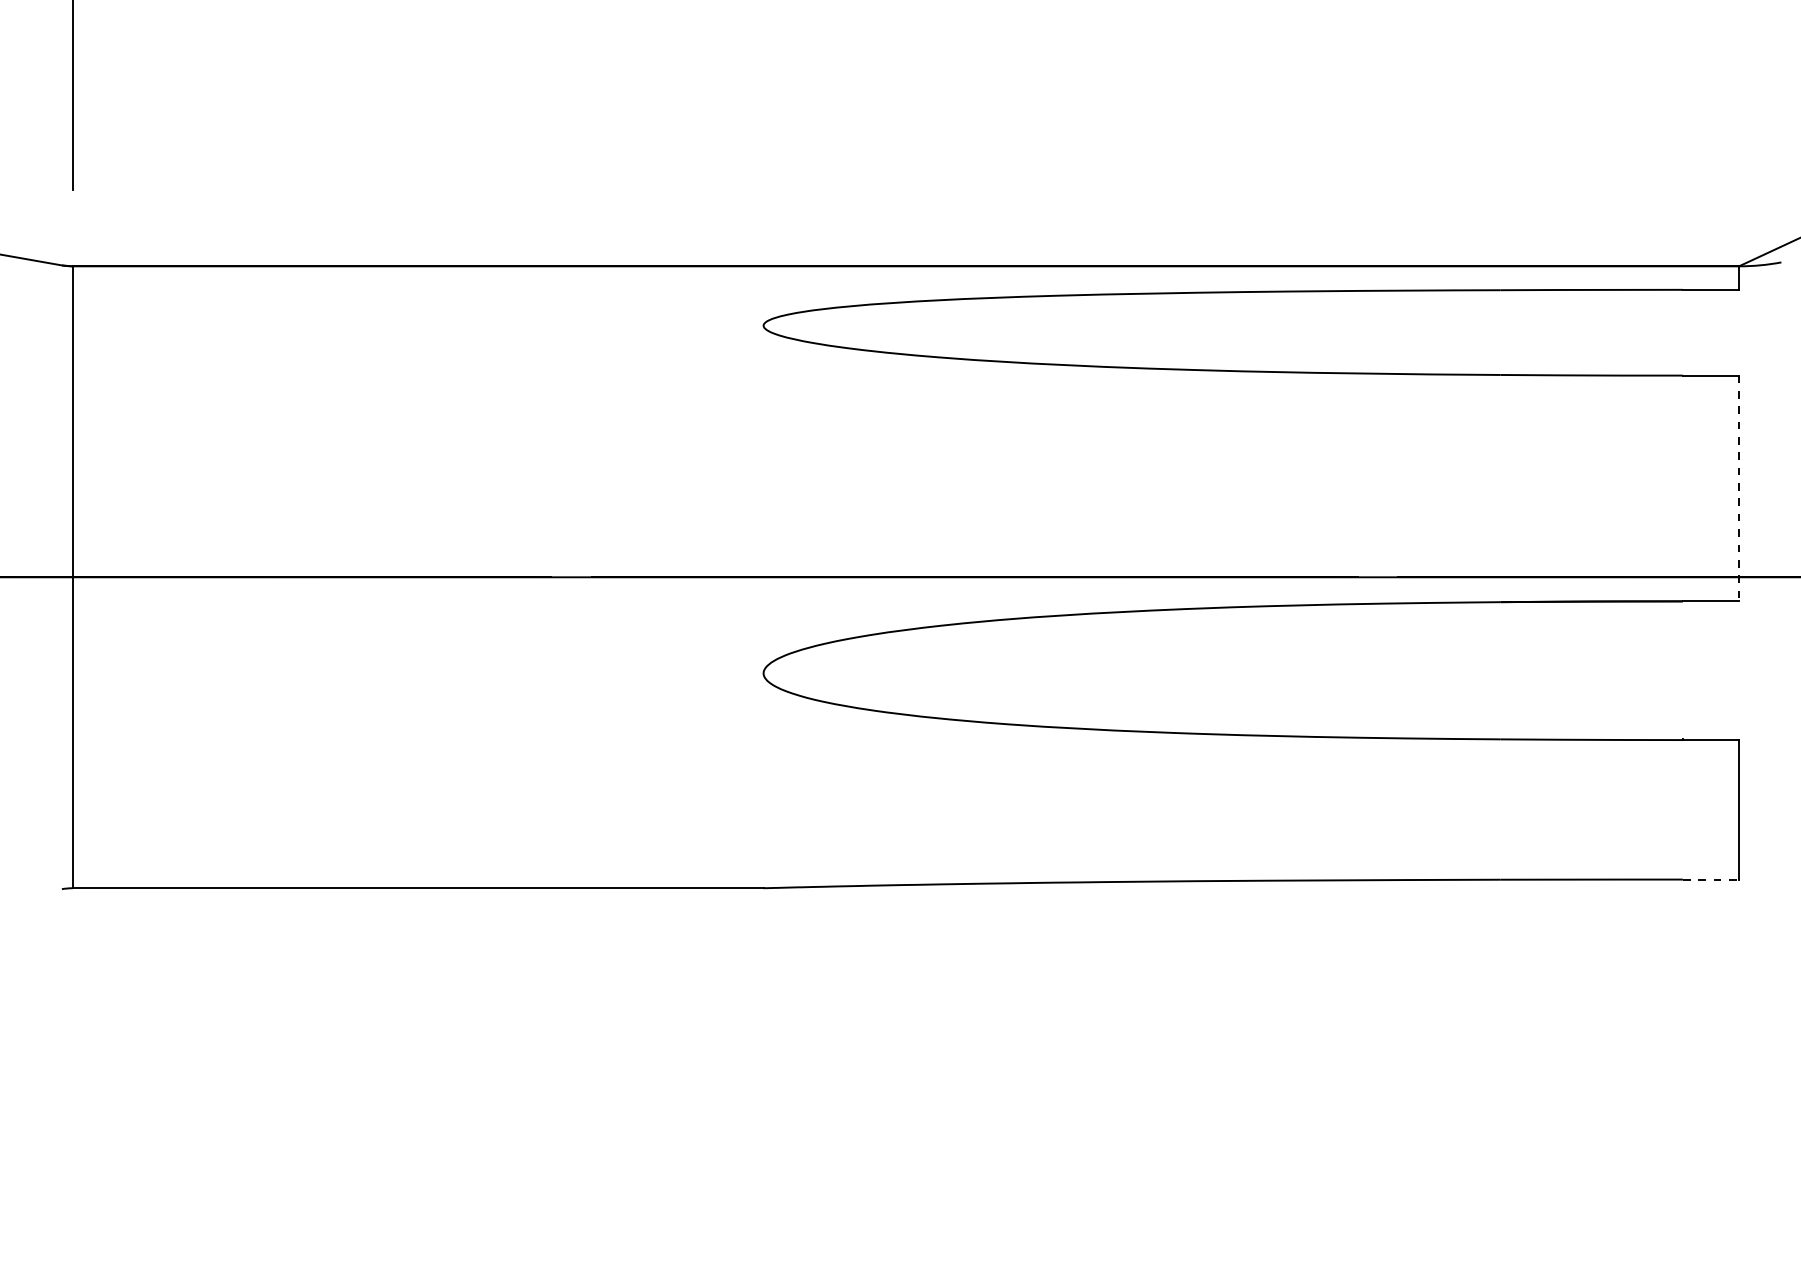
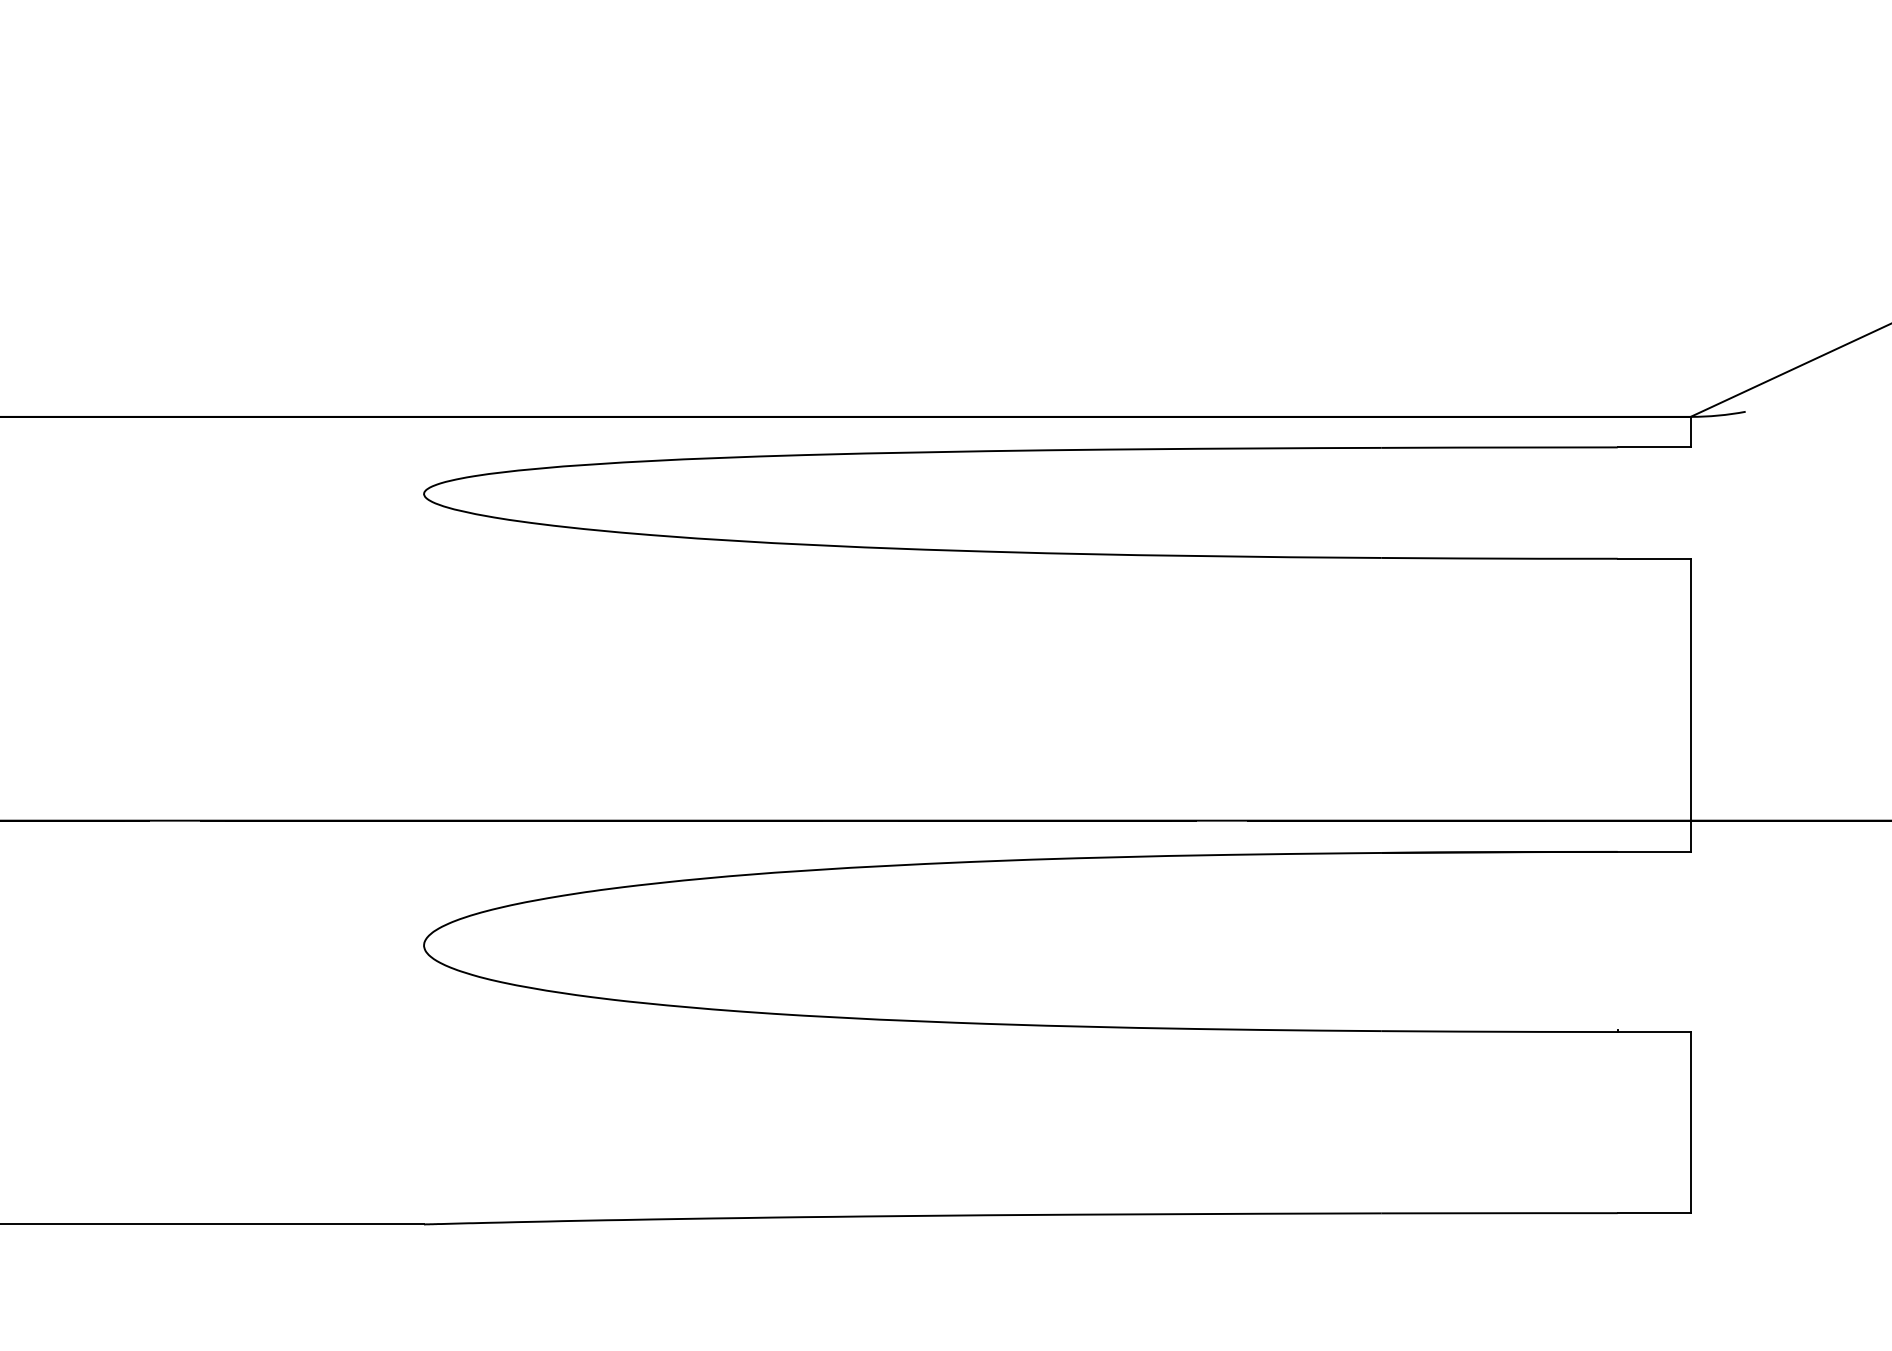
line: (1739, 488) -> (1691, 705), dashed -> solid
line: (1711, 879) -> (1654, 1213), dashed -> solid

